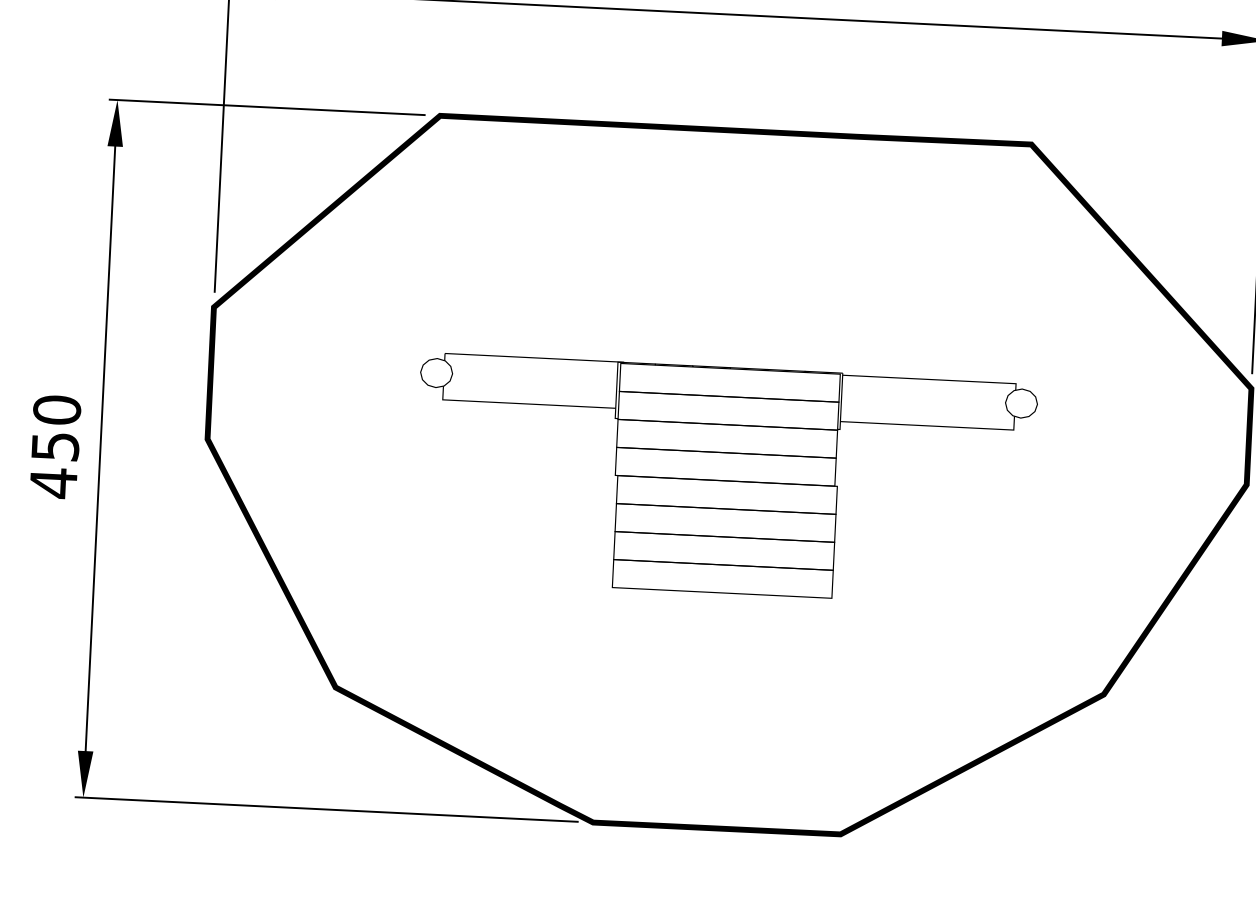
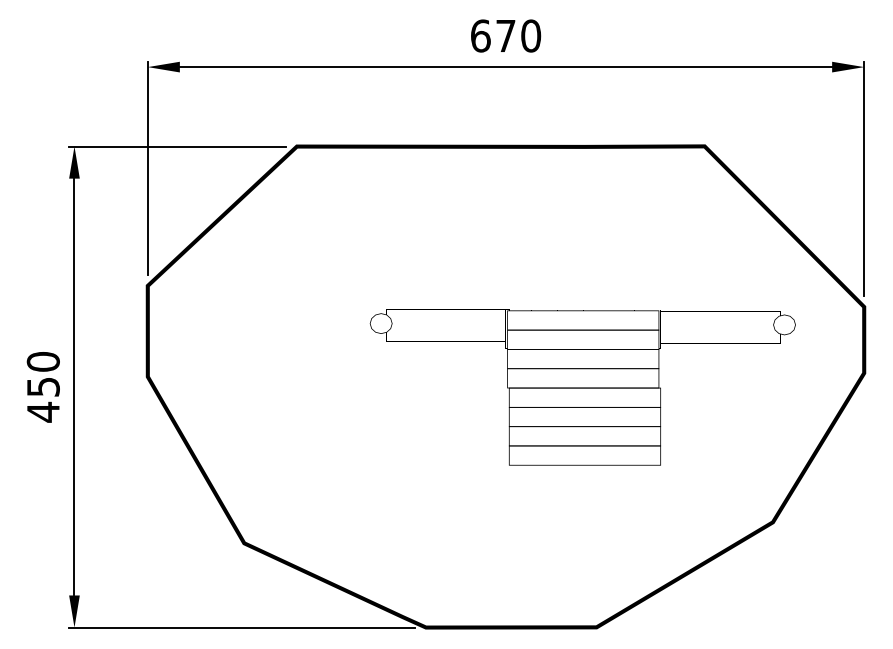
part: (724, 479) -> (582, 387), moved

